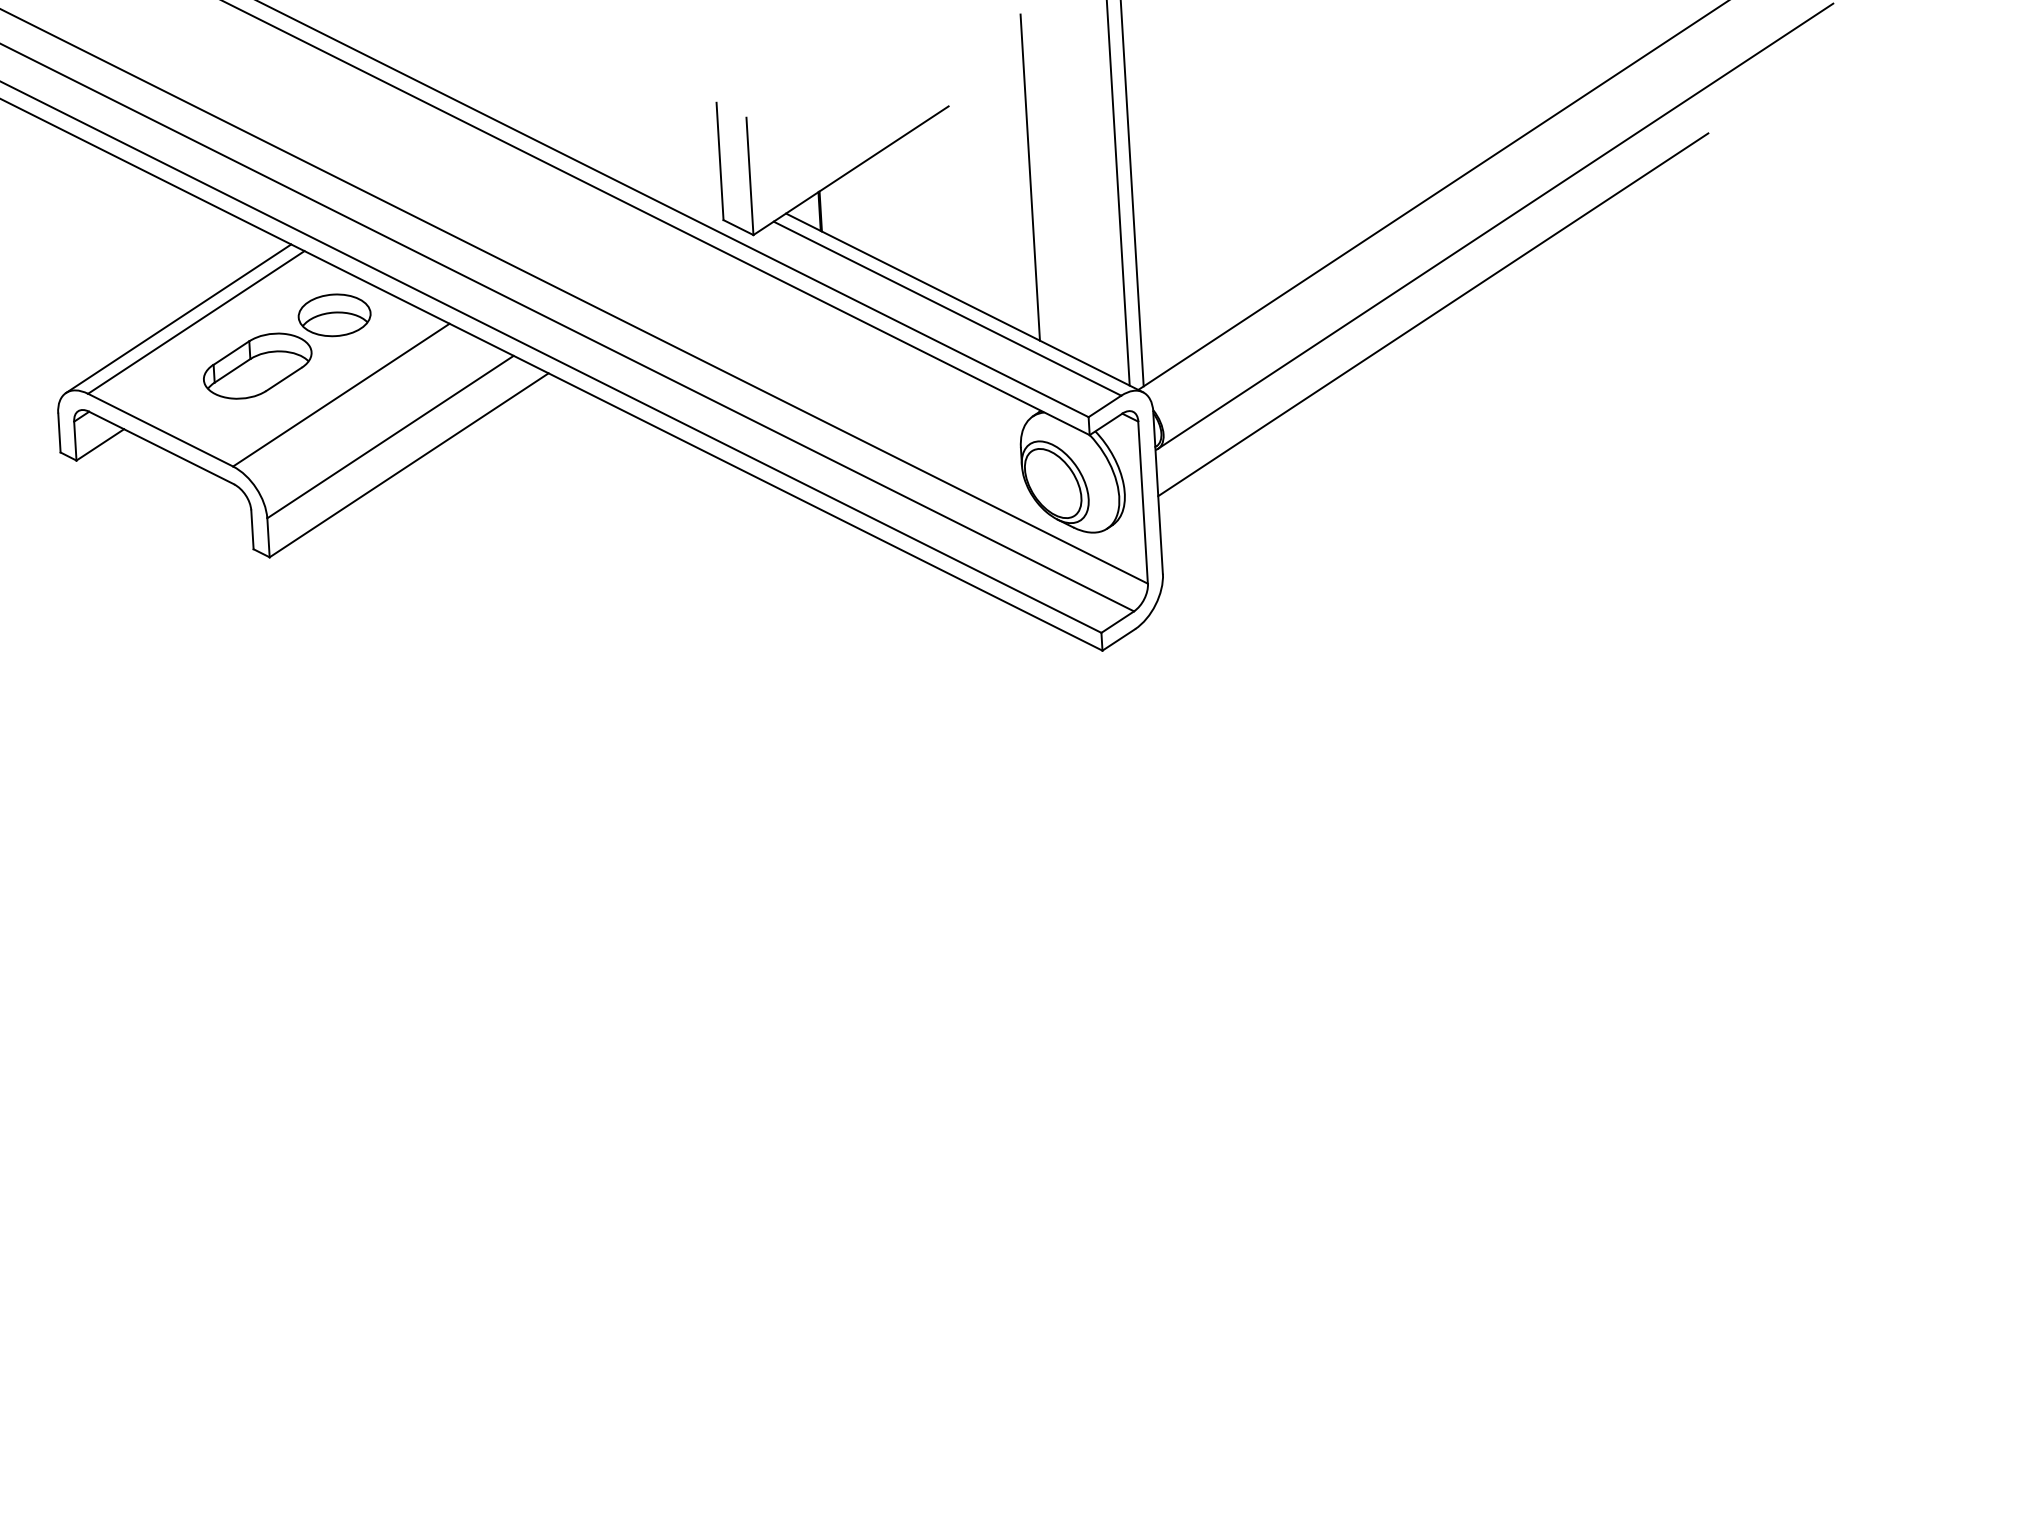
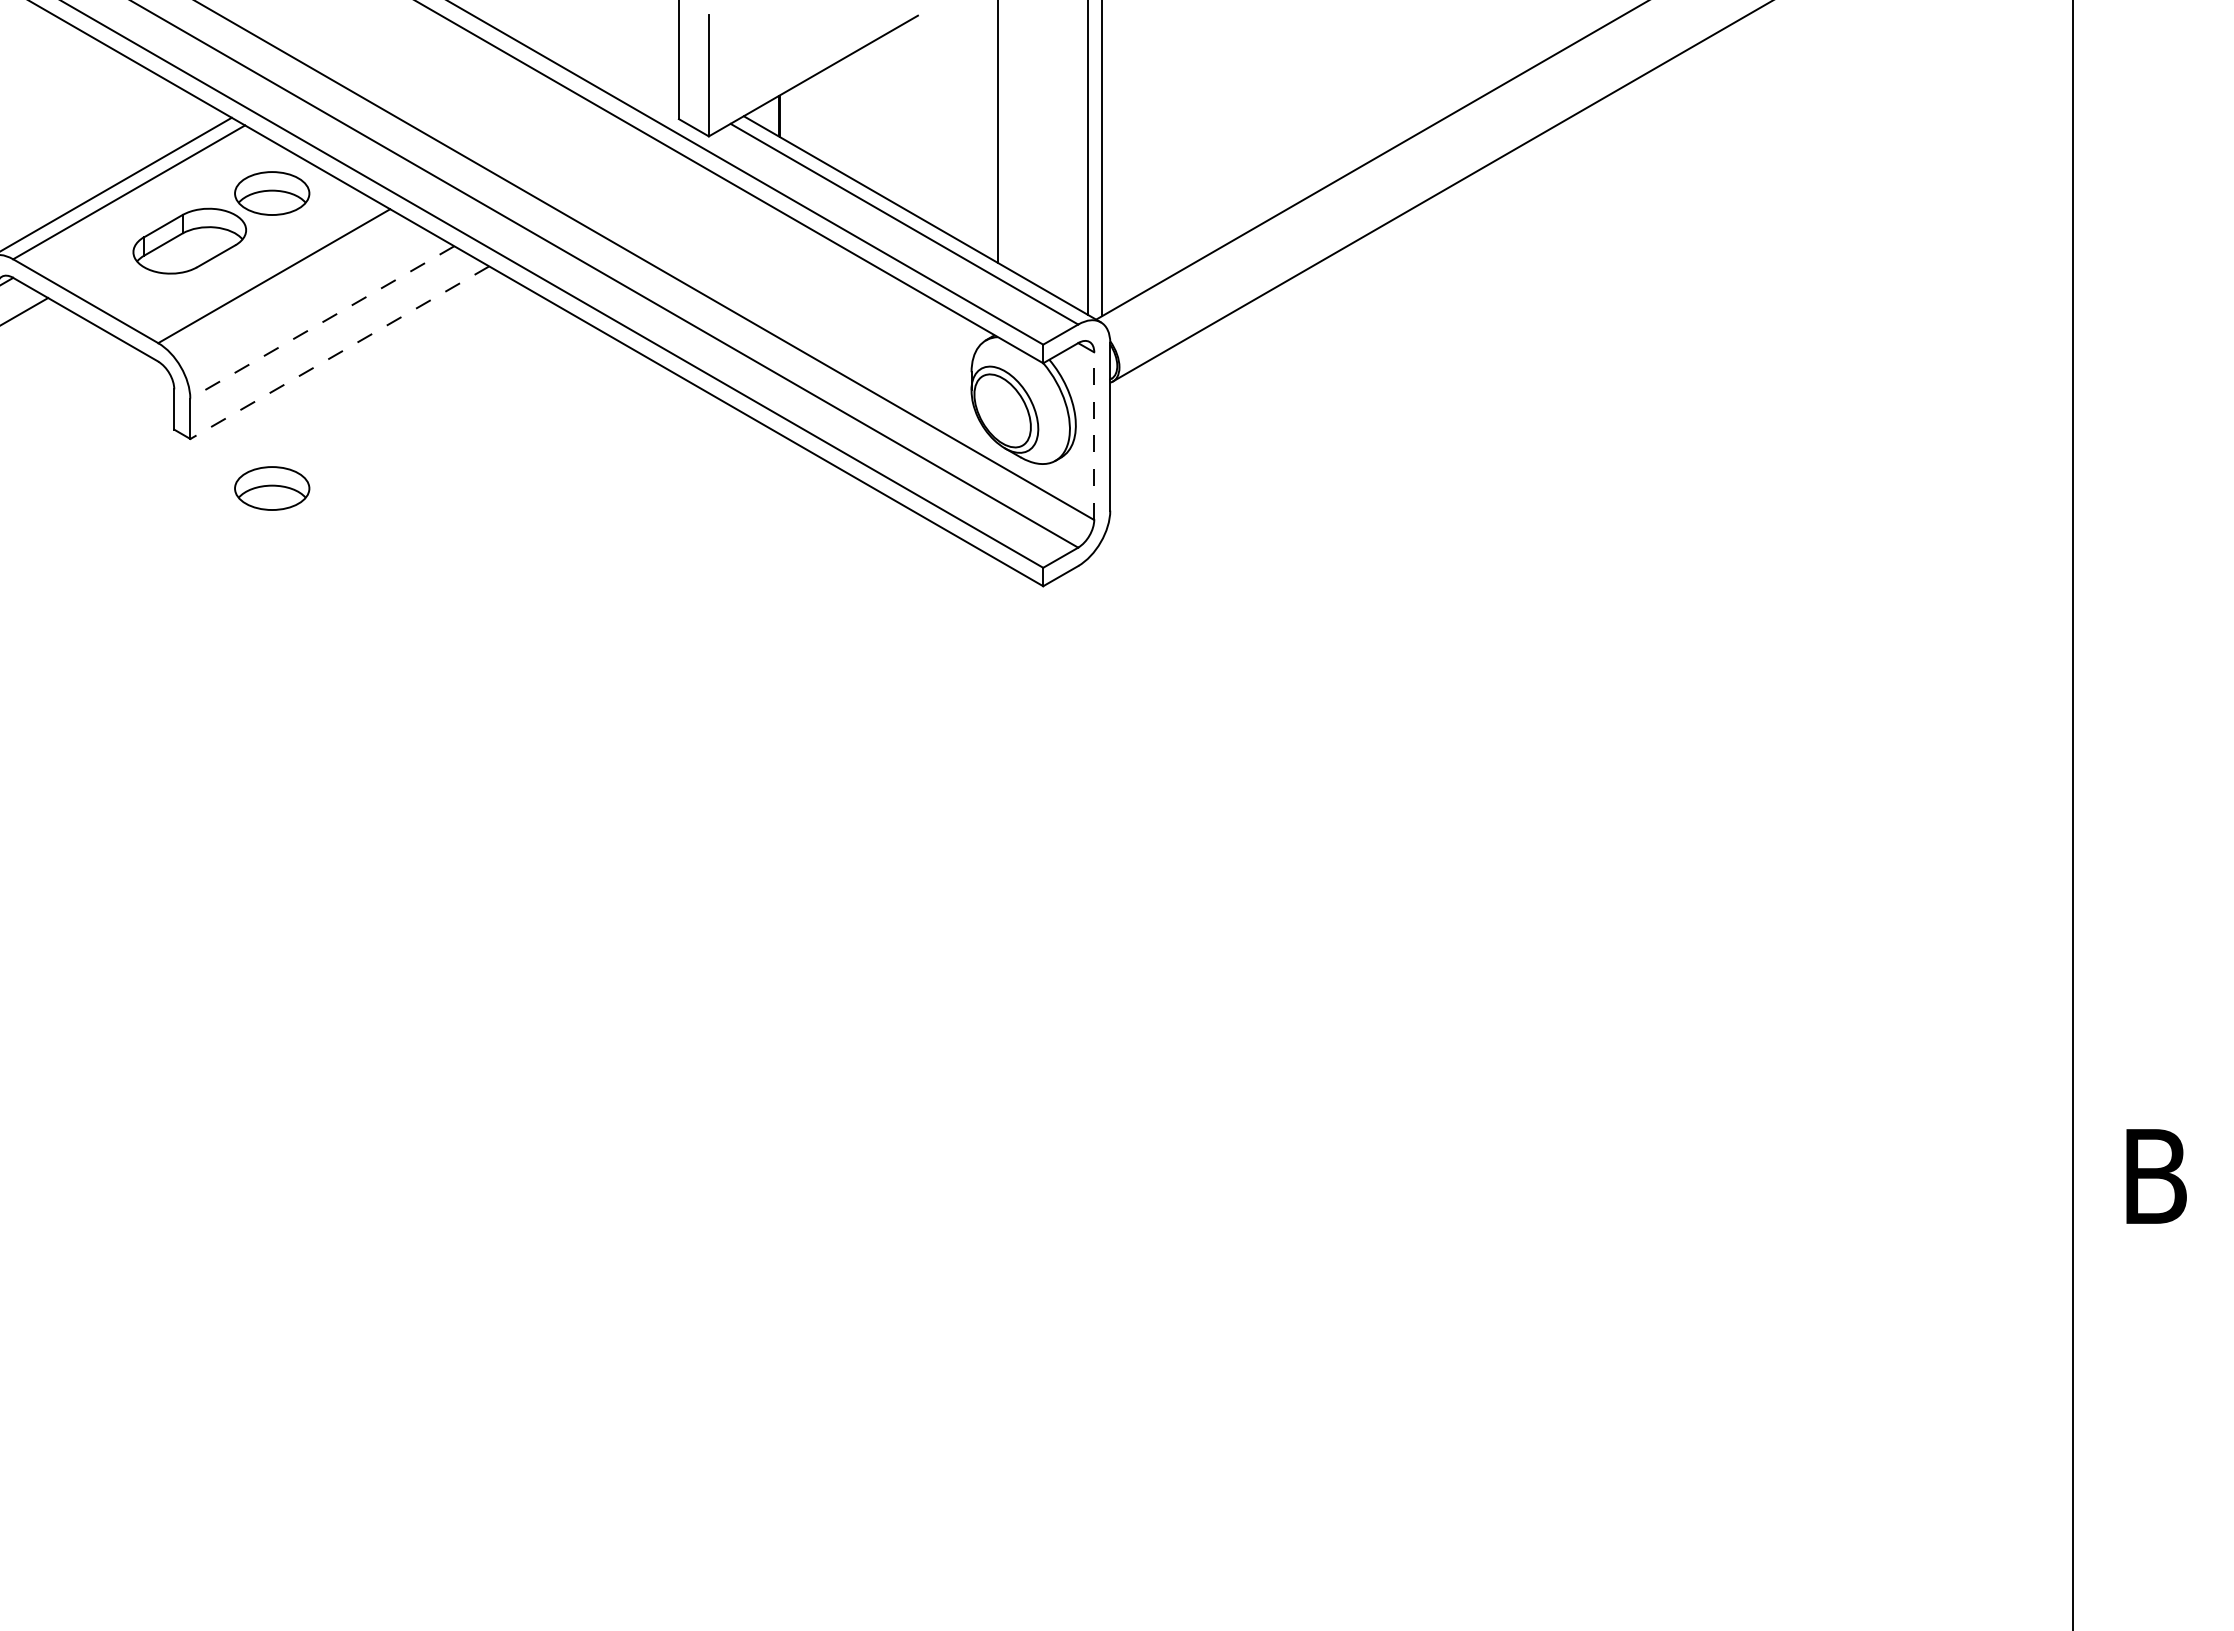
line: (1432, 315) -> (1404, 260), removed
line: (389, 437) -> (321, 322), solid -> dashed
line: (408, 465) -> (339, 352), solid -> dashed
line: (1143, 502) -> (1094, 436), solid -> dashed
part: (351, 600) -> (272, 488), added

